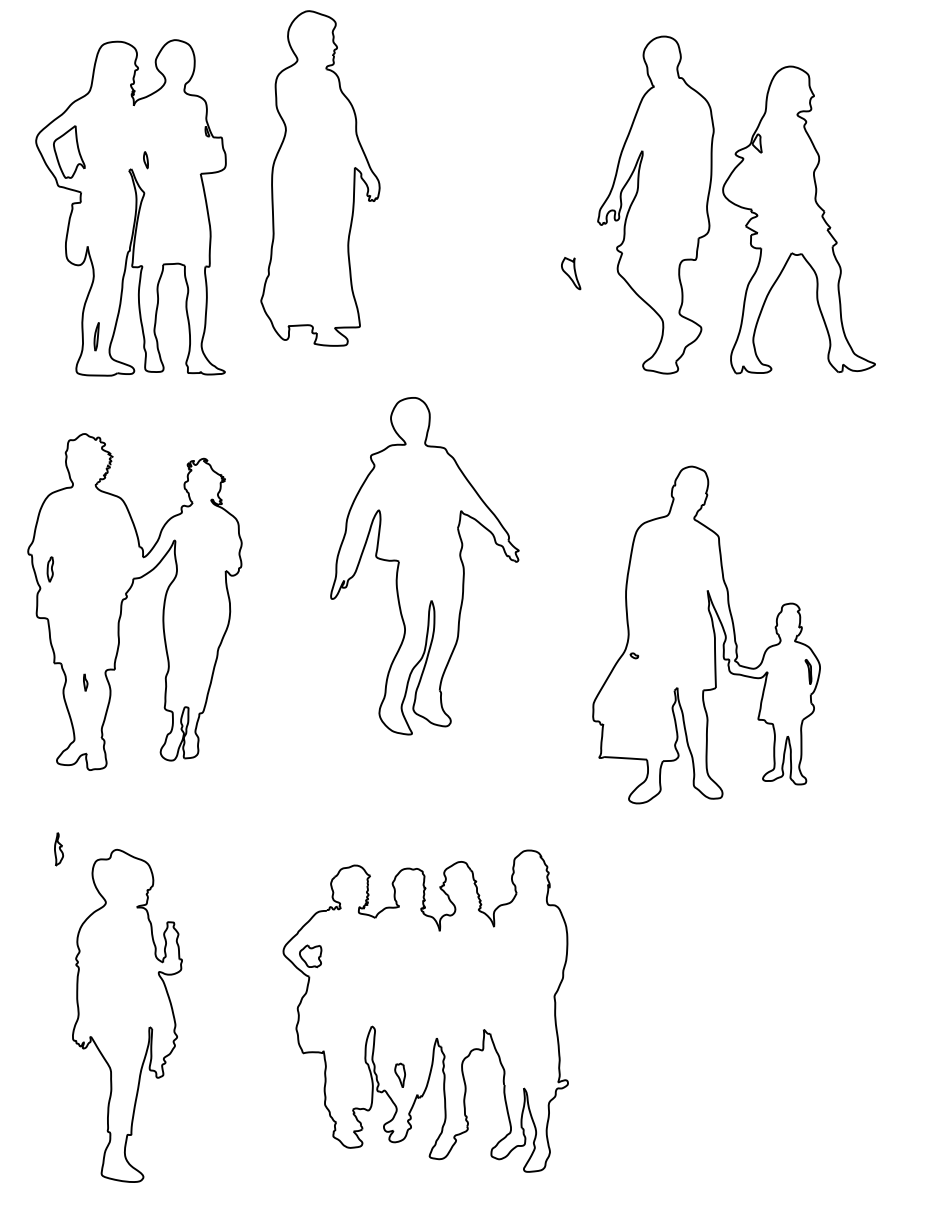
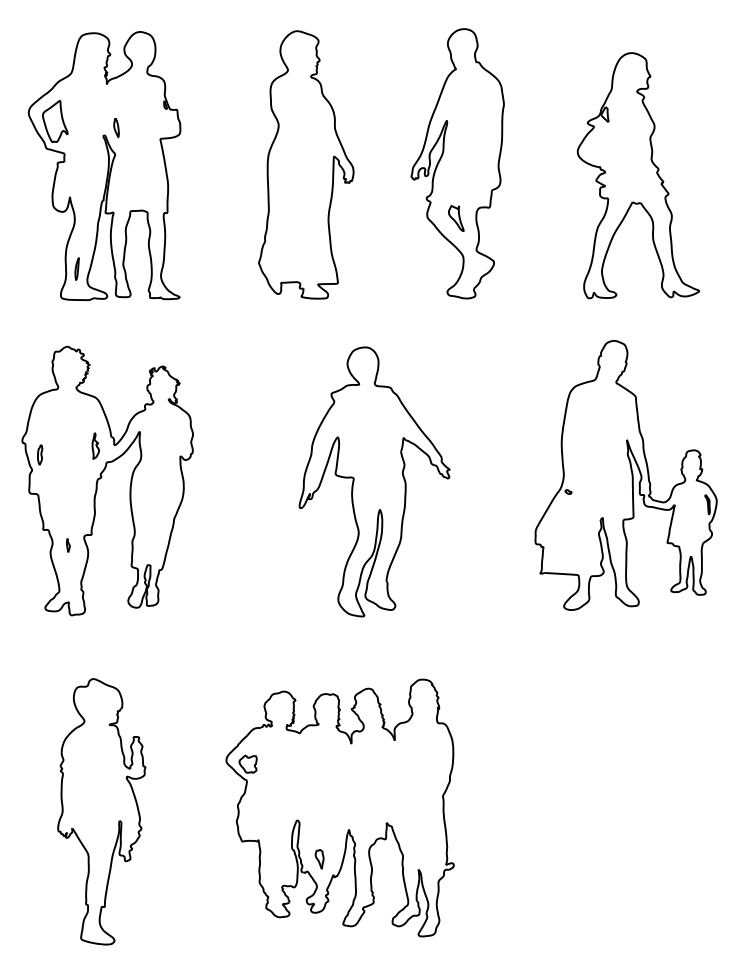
part: (145, 159) -> (116, 127), size x1.43
part: (320, 178) -> (306, 164), moved
part: (655, 204) -> (457, 163), moved
part: (424, 566) -> (374, 482), moved
part: (706, 634) -> (626, 475), moved
part: (58, 849) -> (95, 446), moved

